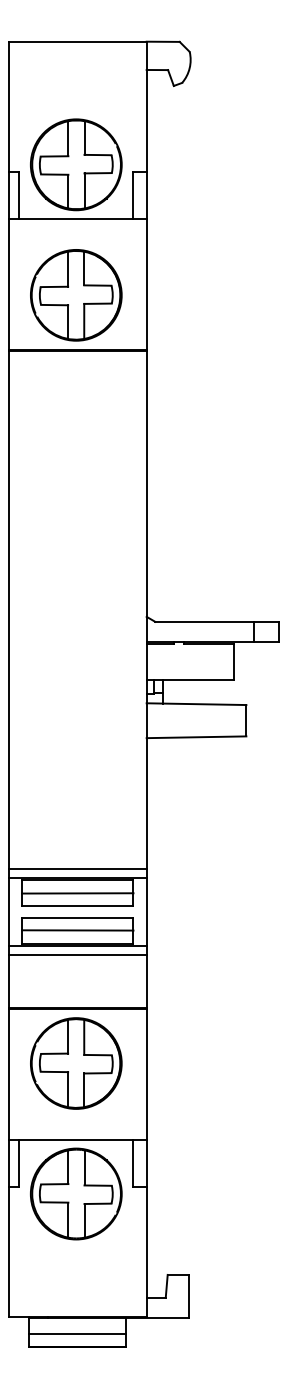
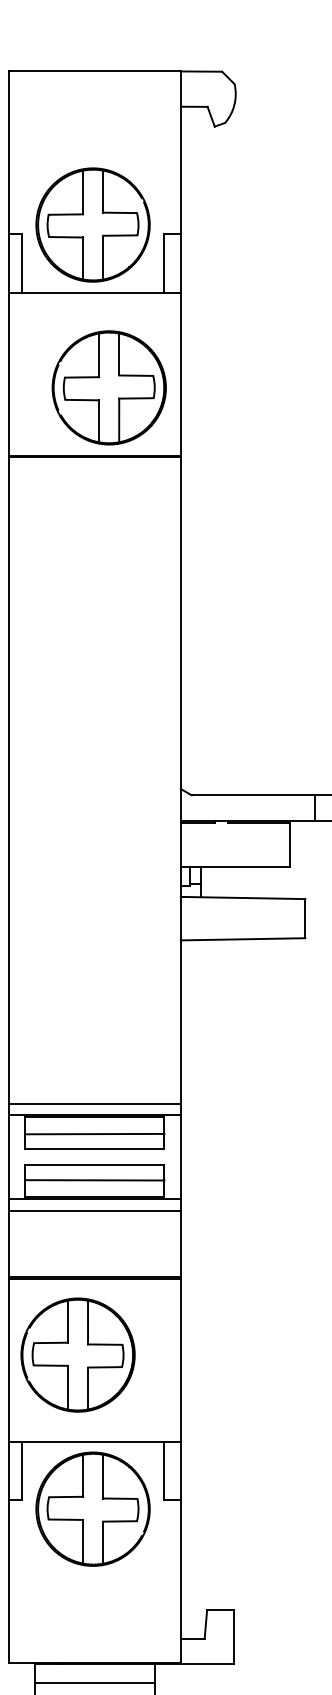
part: (76, 295) -> (109, 388), moved
part: (76, 1063) -> (78, 1355), moved

